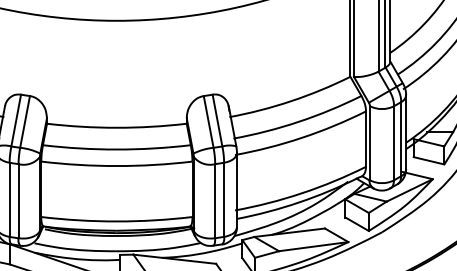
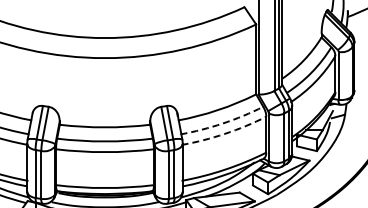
arc: (298, 121) -> (222, 123), solid -> dashed
arc: (301, 137) -> (224, 133), solid -> dashed

